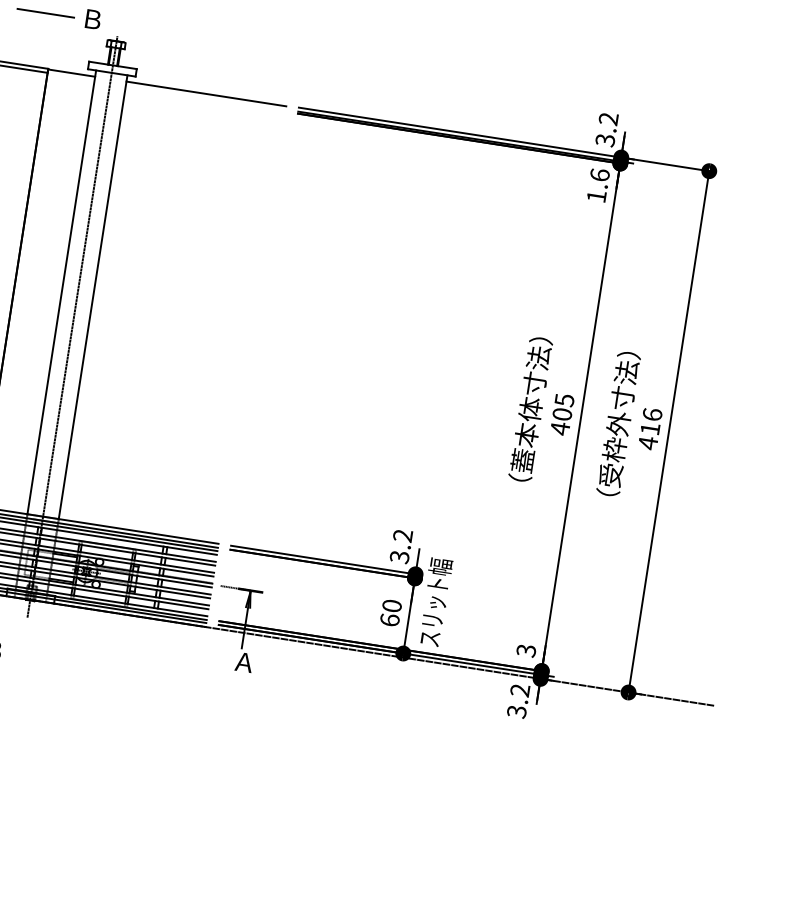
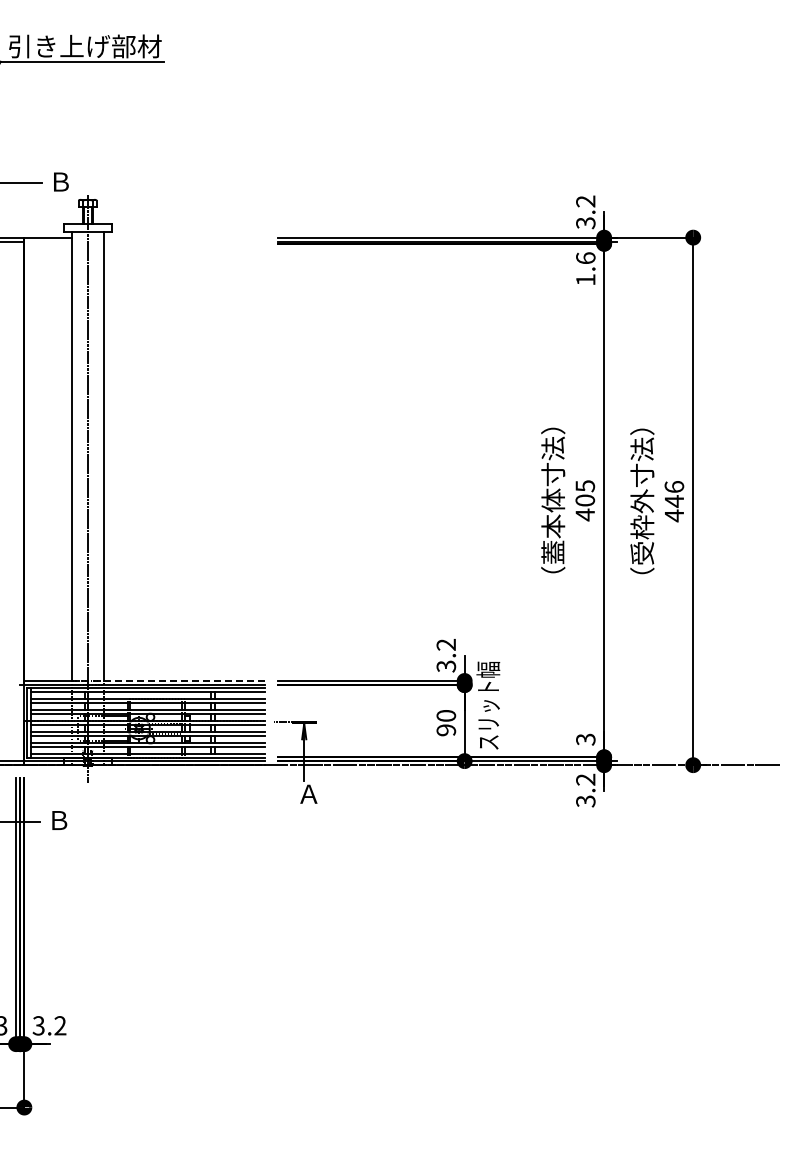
line: (206, 94) -> (184, 238), removed
text: (650, 429) -> (674, 501), 416 -> 446
line: (122, 528) -> (168, 680), solid -> dashed
text: (390, 620) -> (446, 730), 60 -> 90

